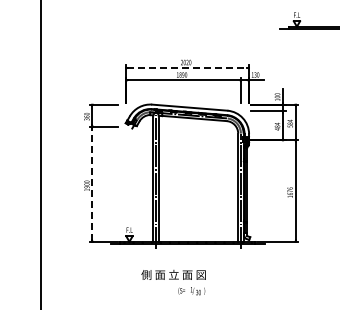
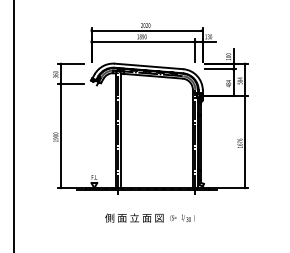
line: (188, 68) -> (147, 30), dashed -> solid
line: (92, 184) -> (60, 136), dashed -> solid
text: (191, 291) -> (182, 218), moved

